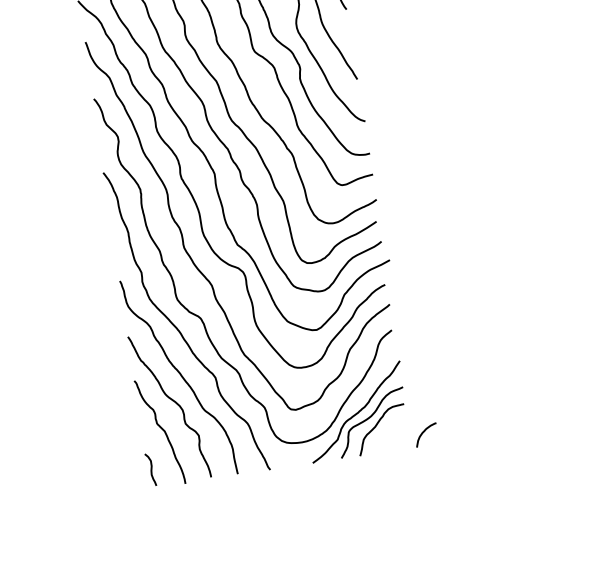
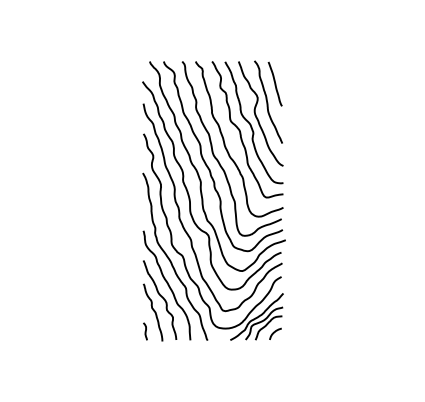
curve: (425, 432) -> (275, 332), moved

